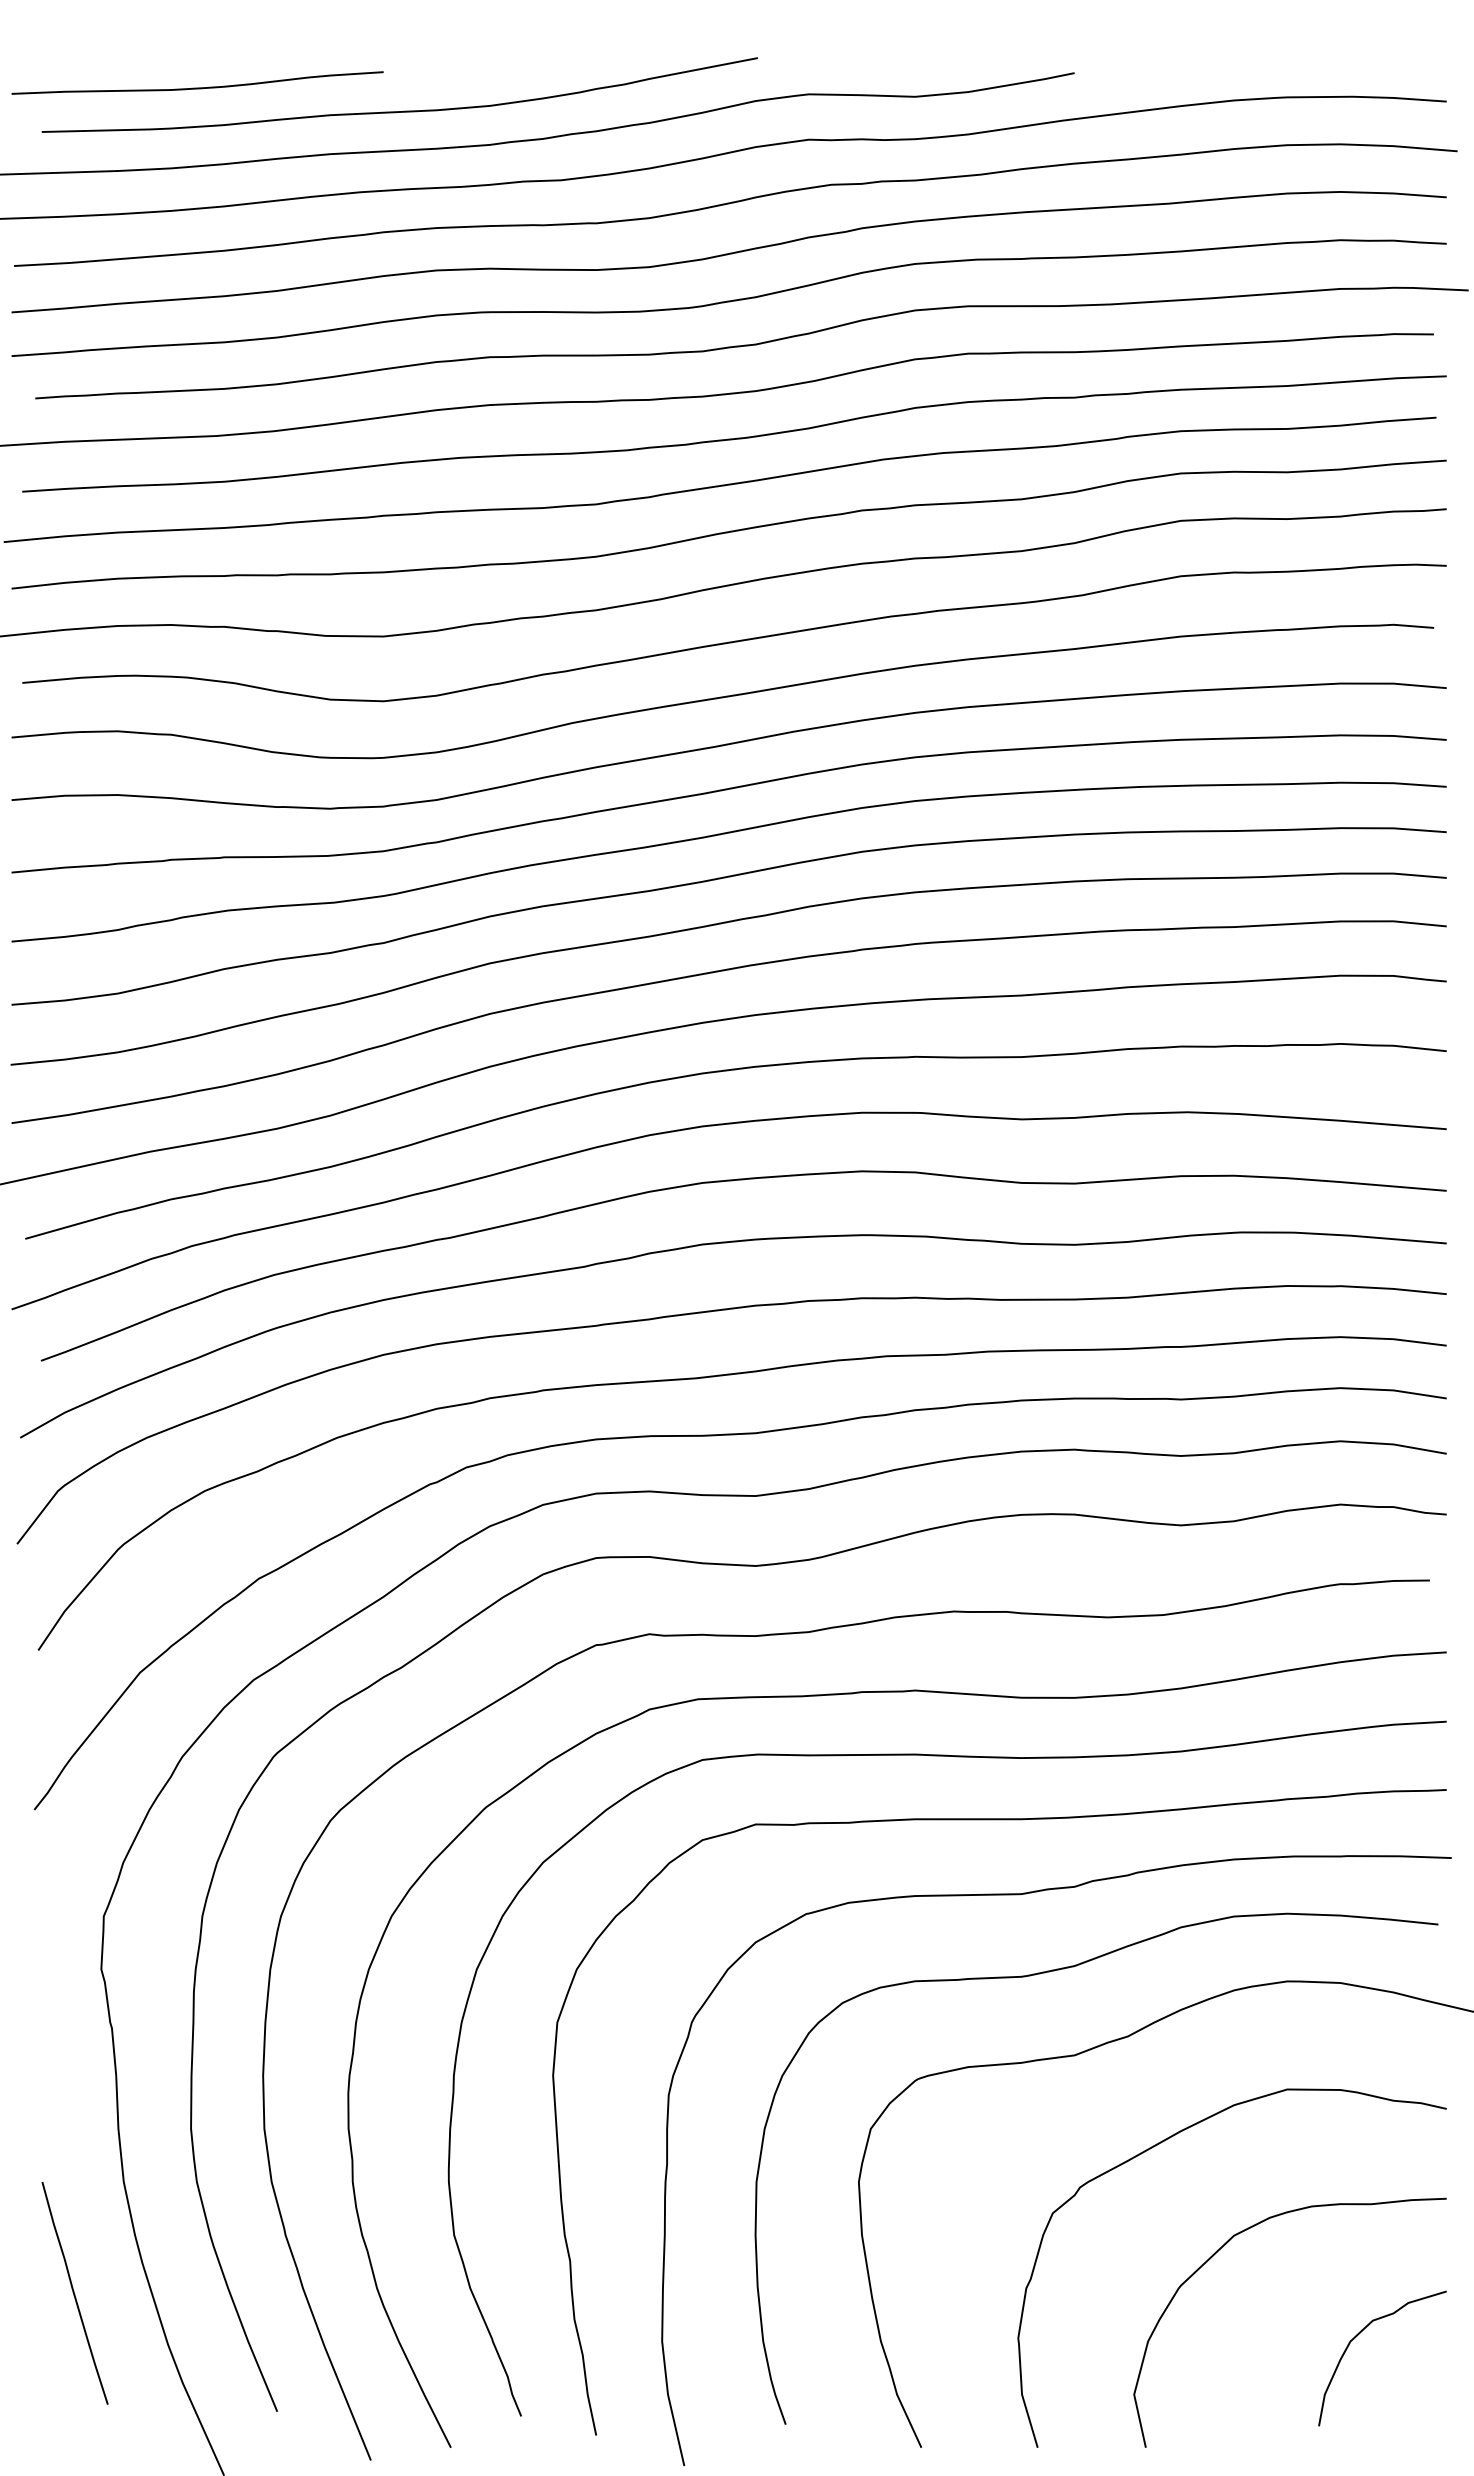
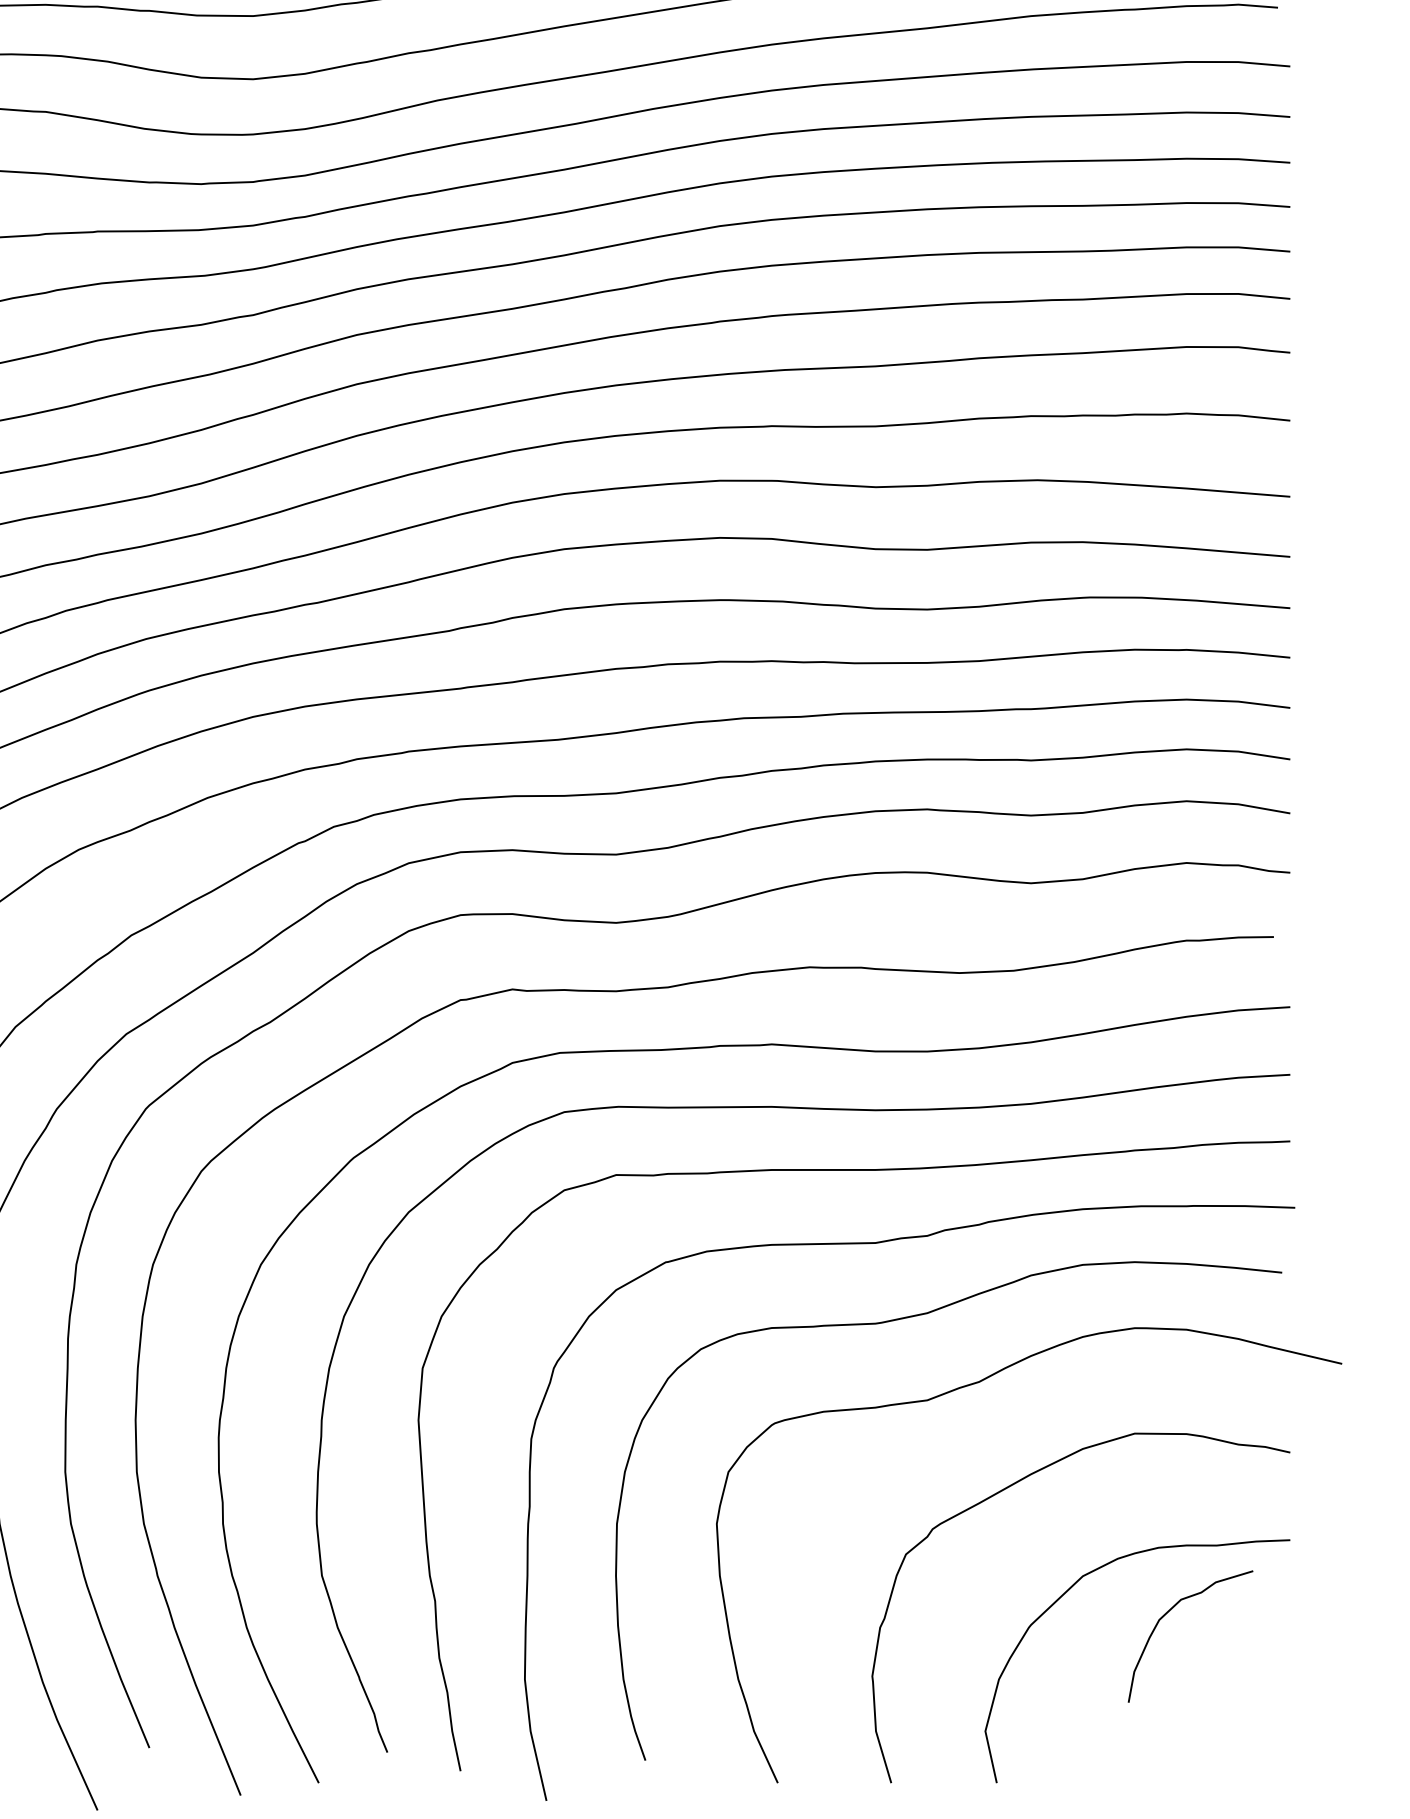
curve: (1359, 2334) -> (1168, 1613), moved

